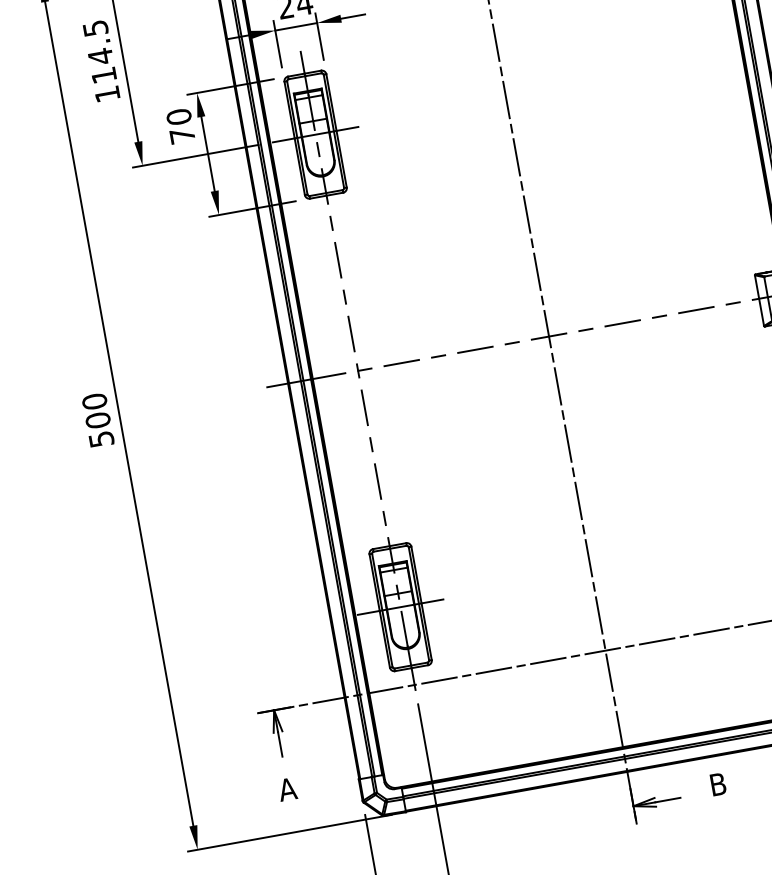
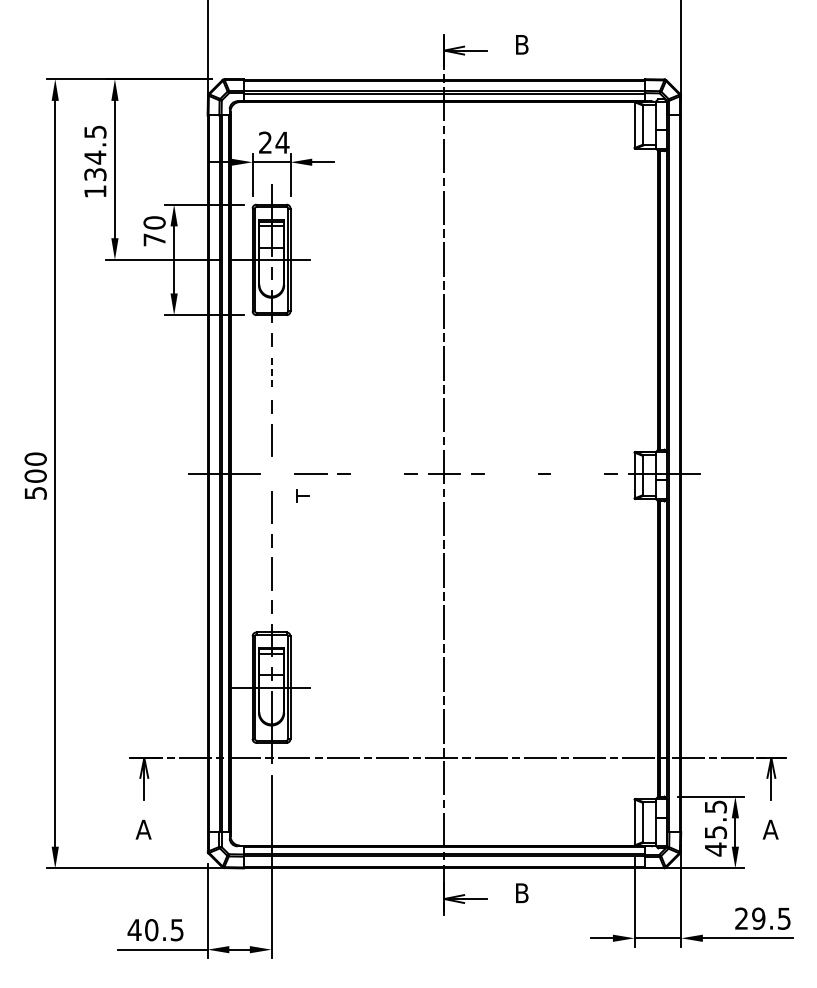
text: (104, 75) -> (95, 174), 114.5 -> 134.5
line: (338, 260) -> (271, 373), solid -> dashed
line: (696, 309) -> (577, 473), removed
line: (622, 323) -> (510, 473), removed
line: (475, 349) -> (377, 473), removed
part: (364, 369) -> (302, 495), moved

